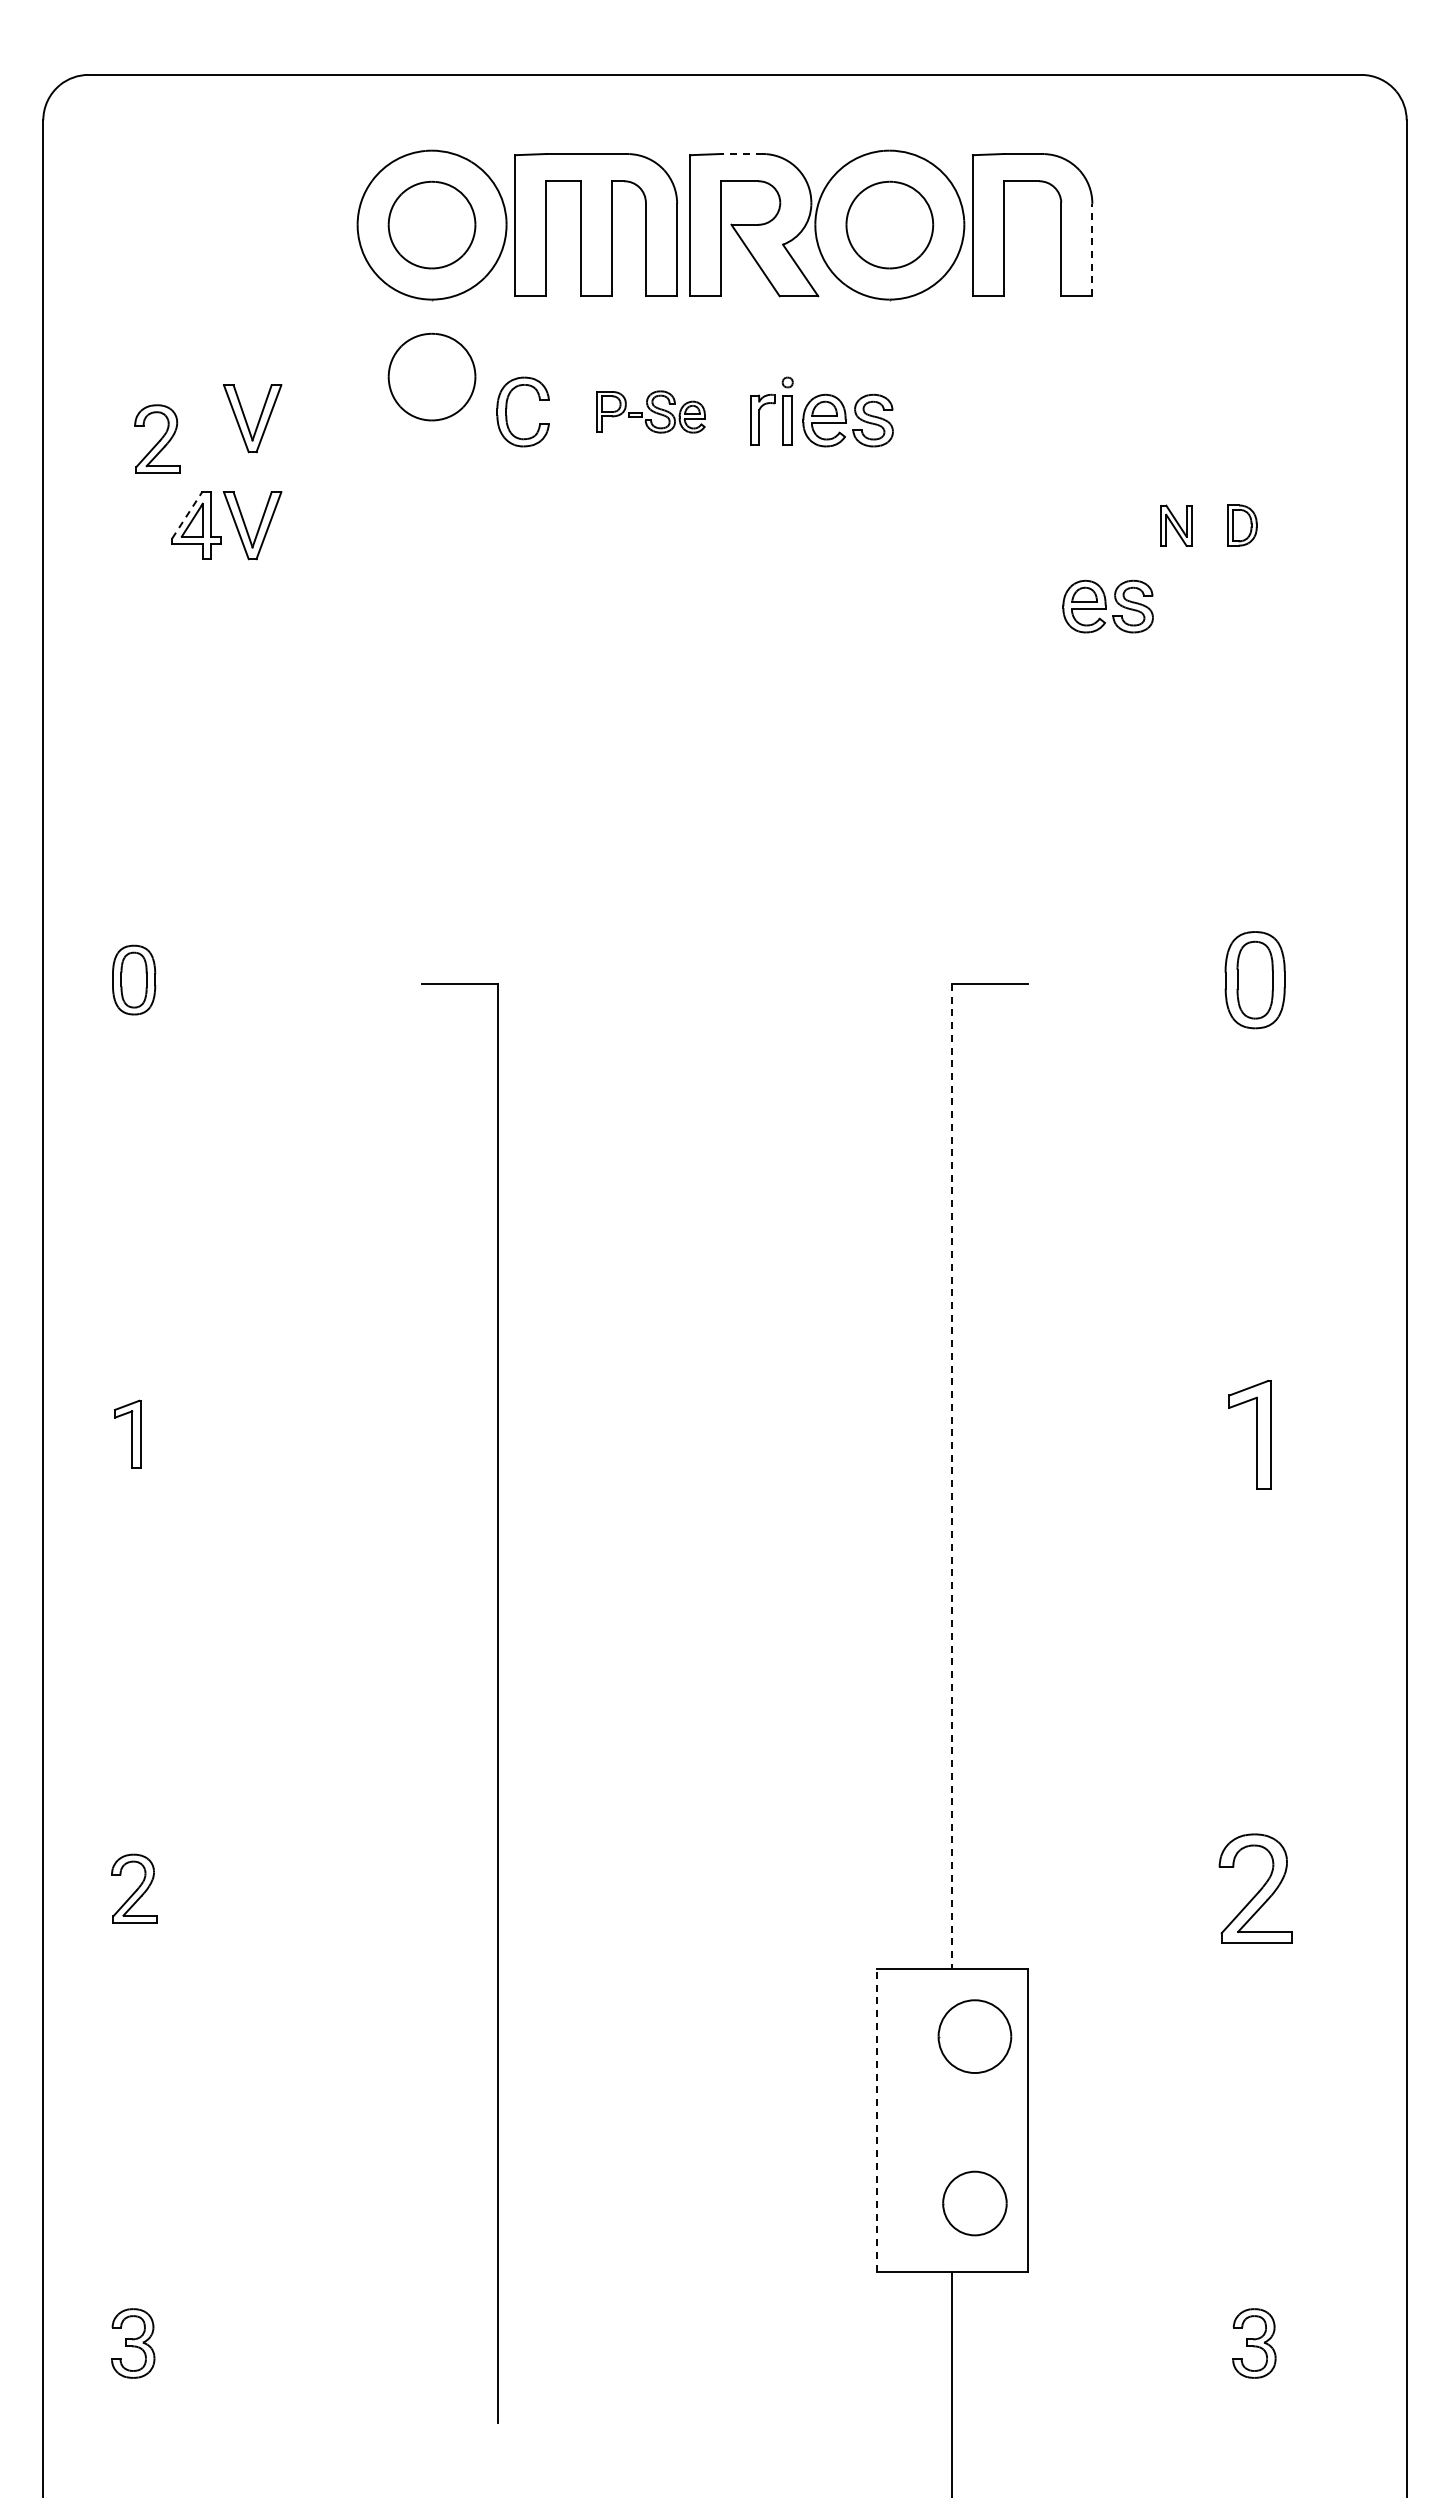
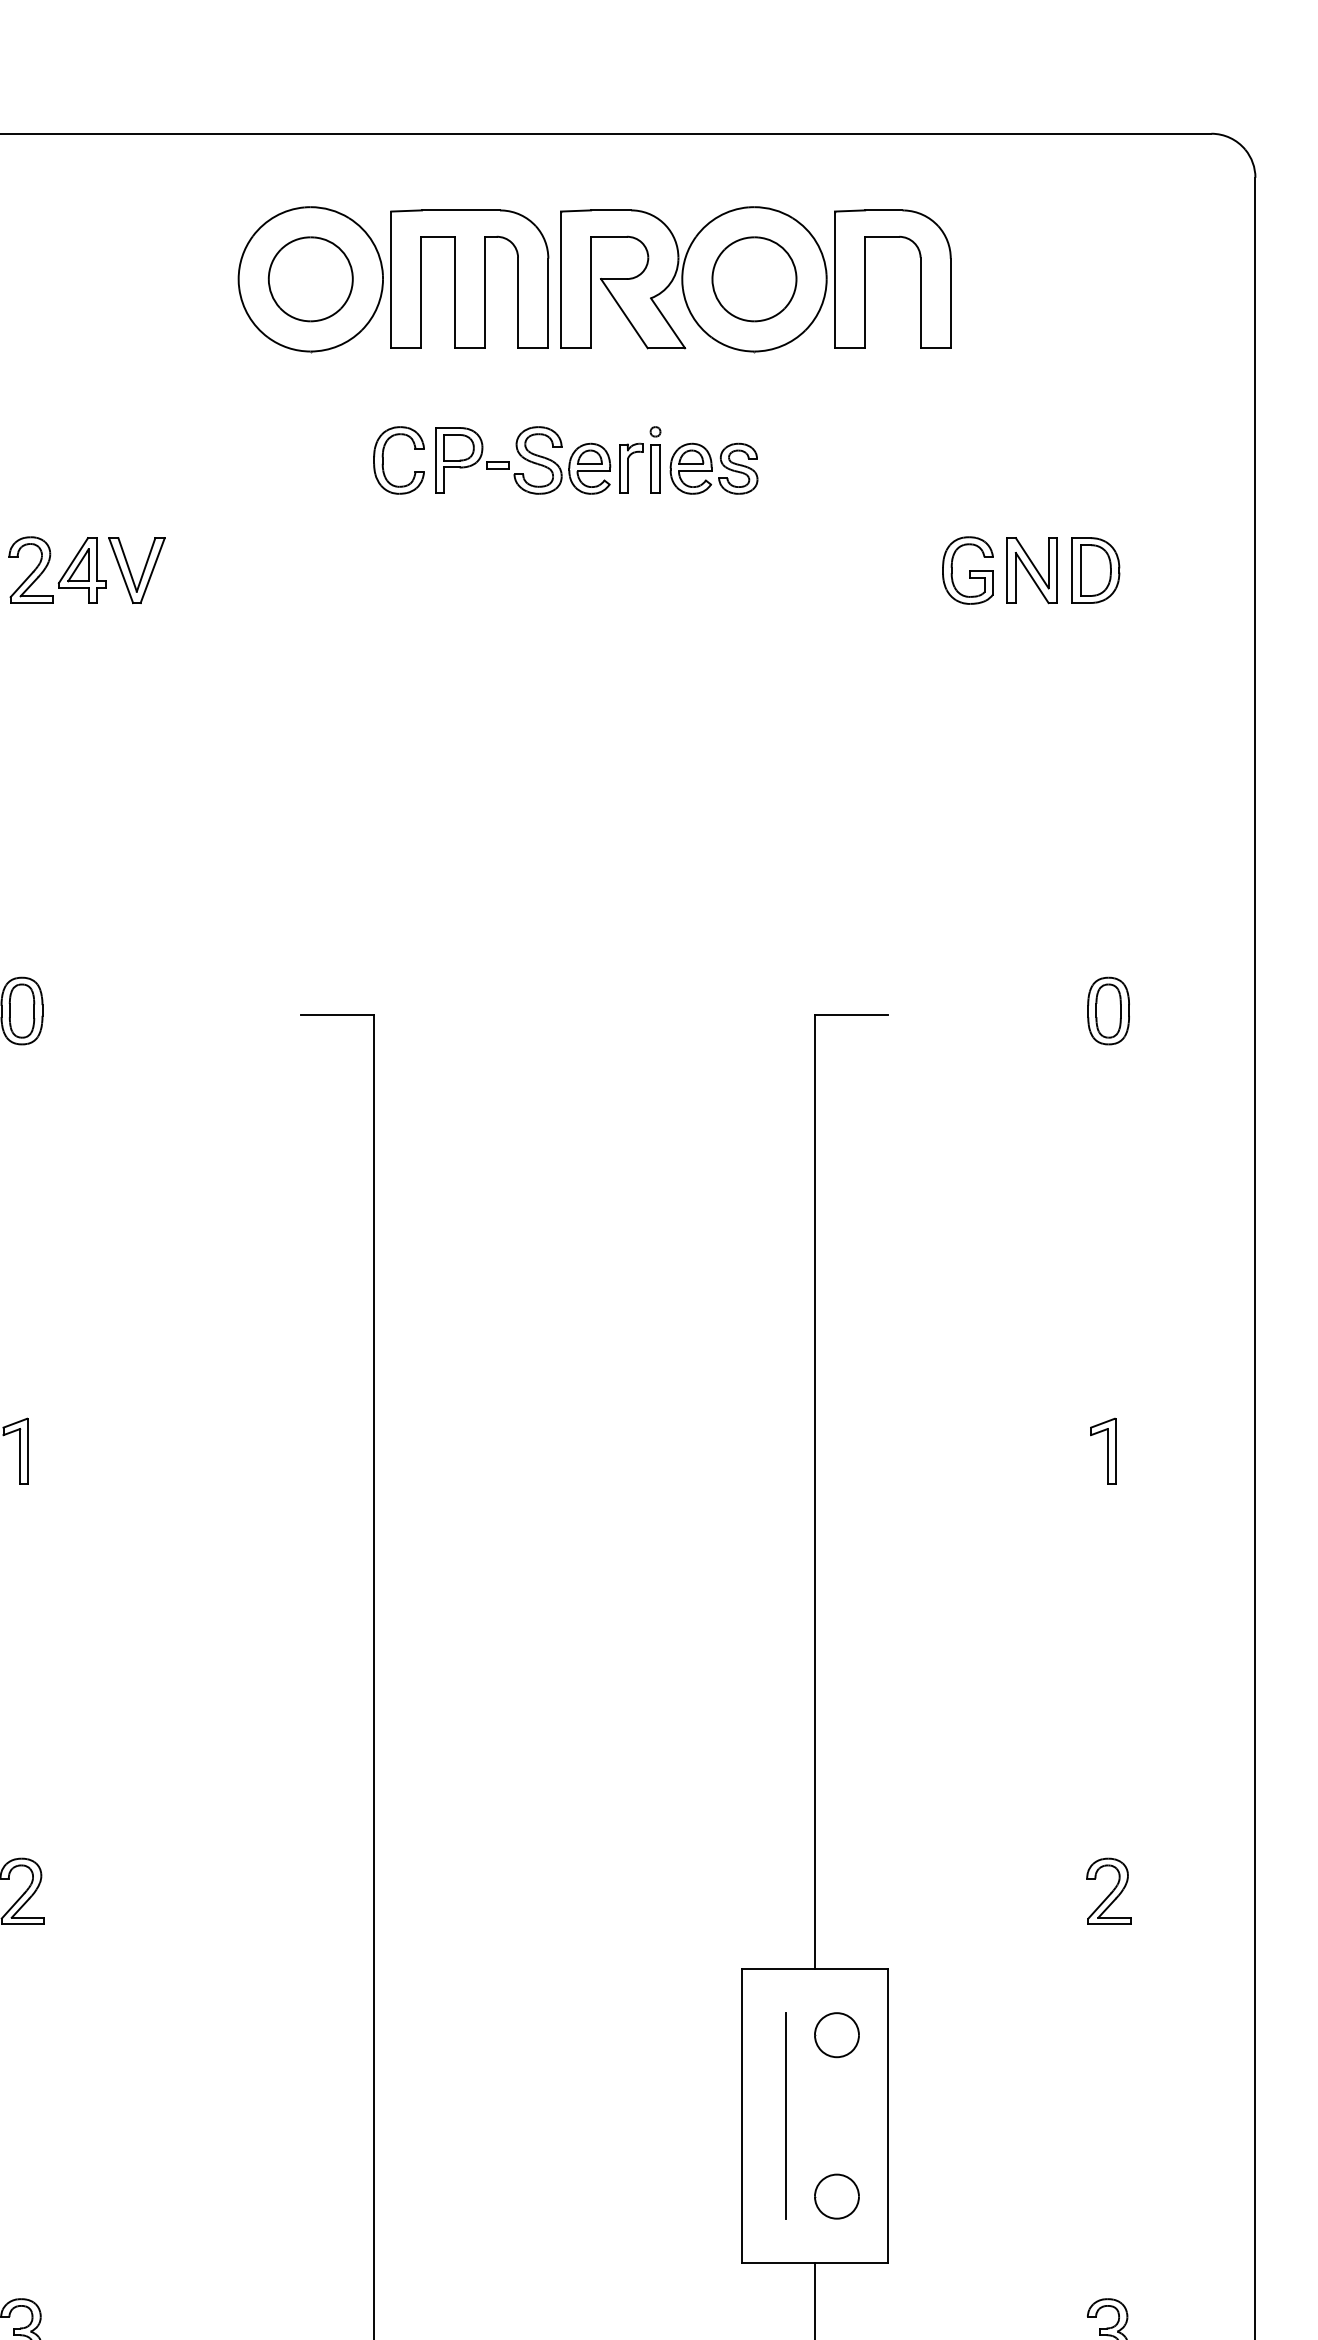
line: (741, 154) -> (610, 210), dashed -> solid
line: (1092, 249) -> (950, 302), dashed -> solid
part: (431, 376) -> (310, 426), removed
part: (650, 411) -> (522, 459), size x1.67
part: (246, 419) -> (130, 467), removed
part: (157, 438) -> (31, 569), moved
line: (187, 515) -> (73, 560), dashed -> solid
part: (1109, 525) -> (967, 570), added
part: (1176, 525) -> (1032, 570), size x1.67
part: (1242, 525) -> (1096, 570), size x1.67
part: (1107, 606) -> (965, 648), removed
part: (1255, 979) -> (1108, 1010), size x0.71
part: (1249, 1433) -> (1103, 1450), size x0.62
line: (952, 1476) -> (815, 1492), dashed -> solid
part: (1255, 1888) -> (1108, 1891), size x0.62
part: (974, 2036) -> (836, 2034), size x0.62
line: (876, 2120) -> (741, 2116), dashed -> solid
line: (921, 2120) -> (785, 2116), added
part: (974, 2202) -> (836, 2195), size x0.71

